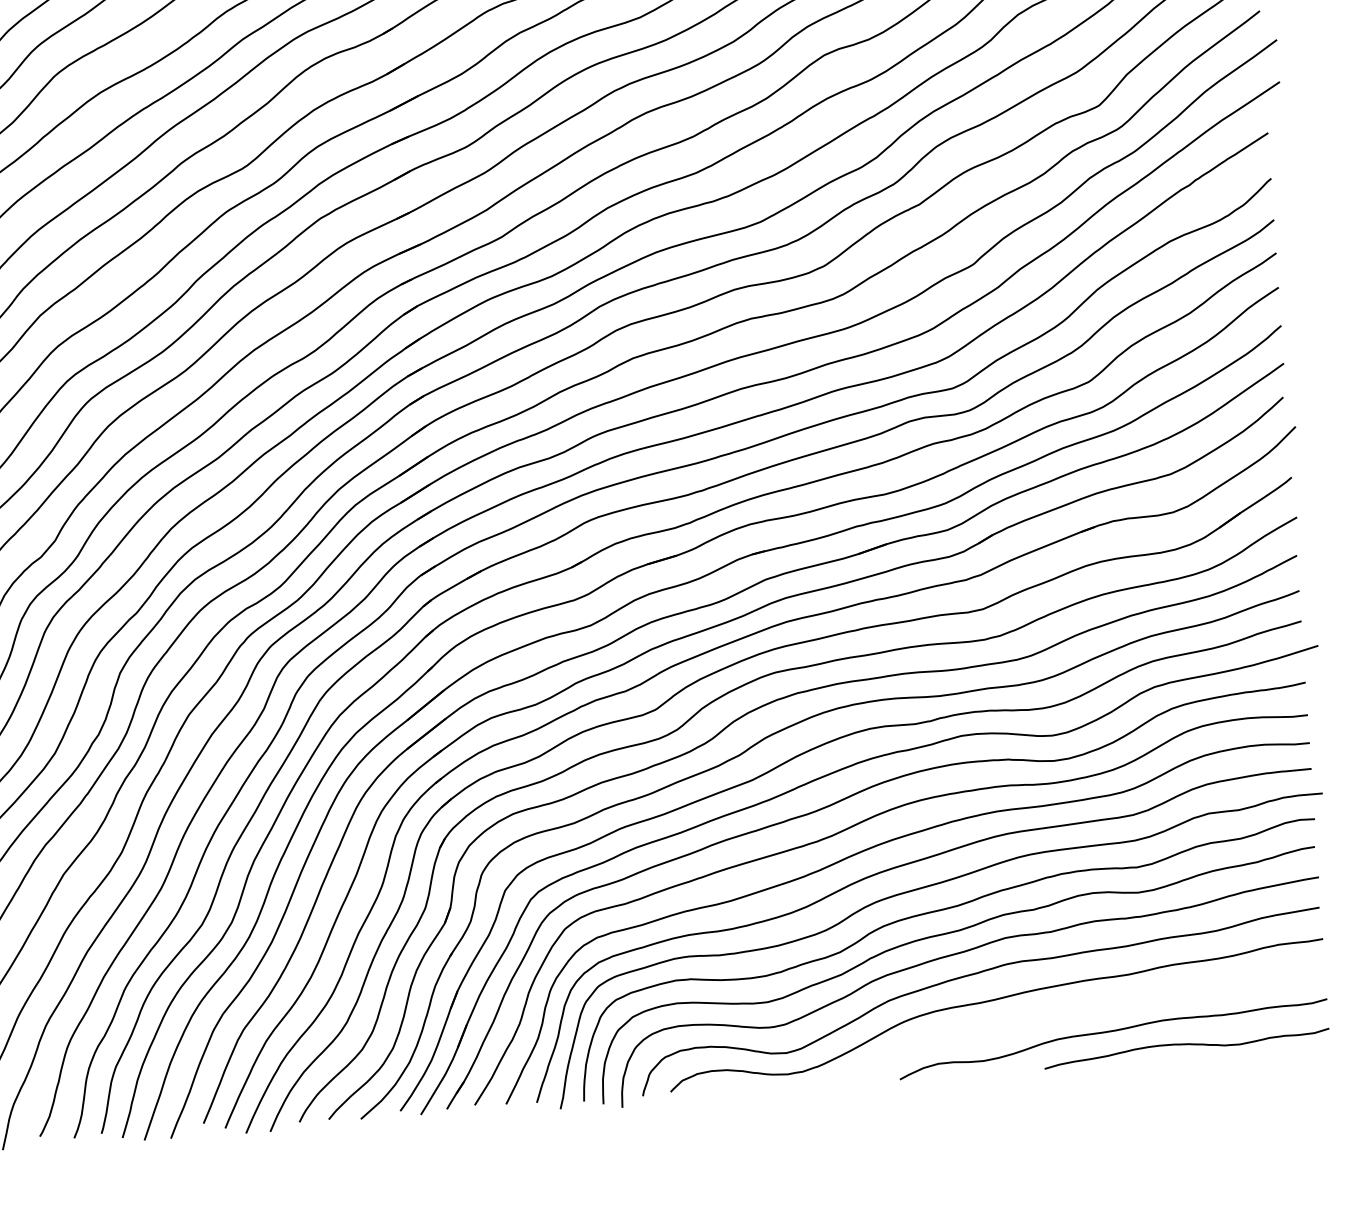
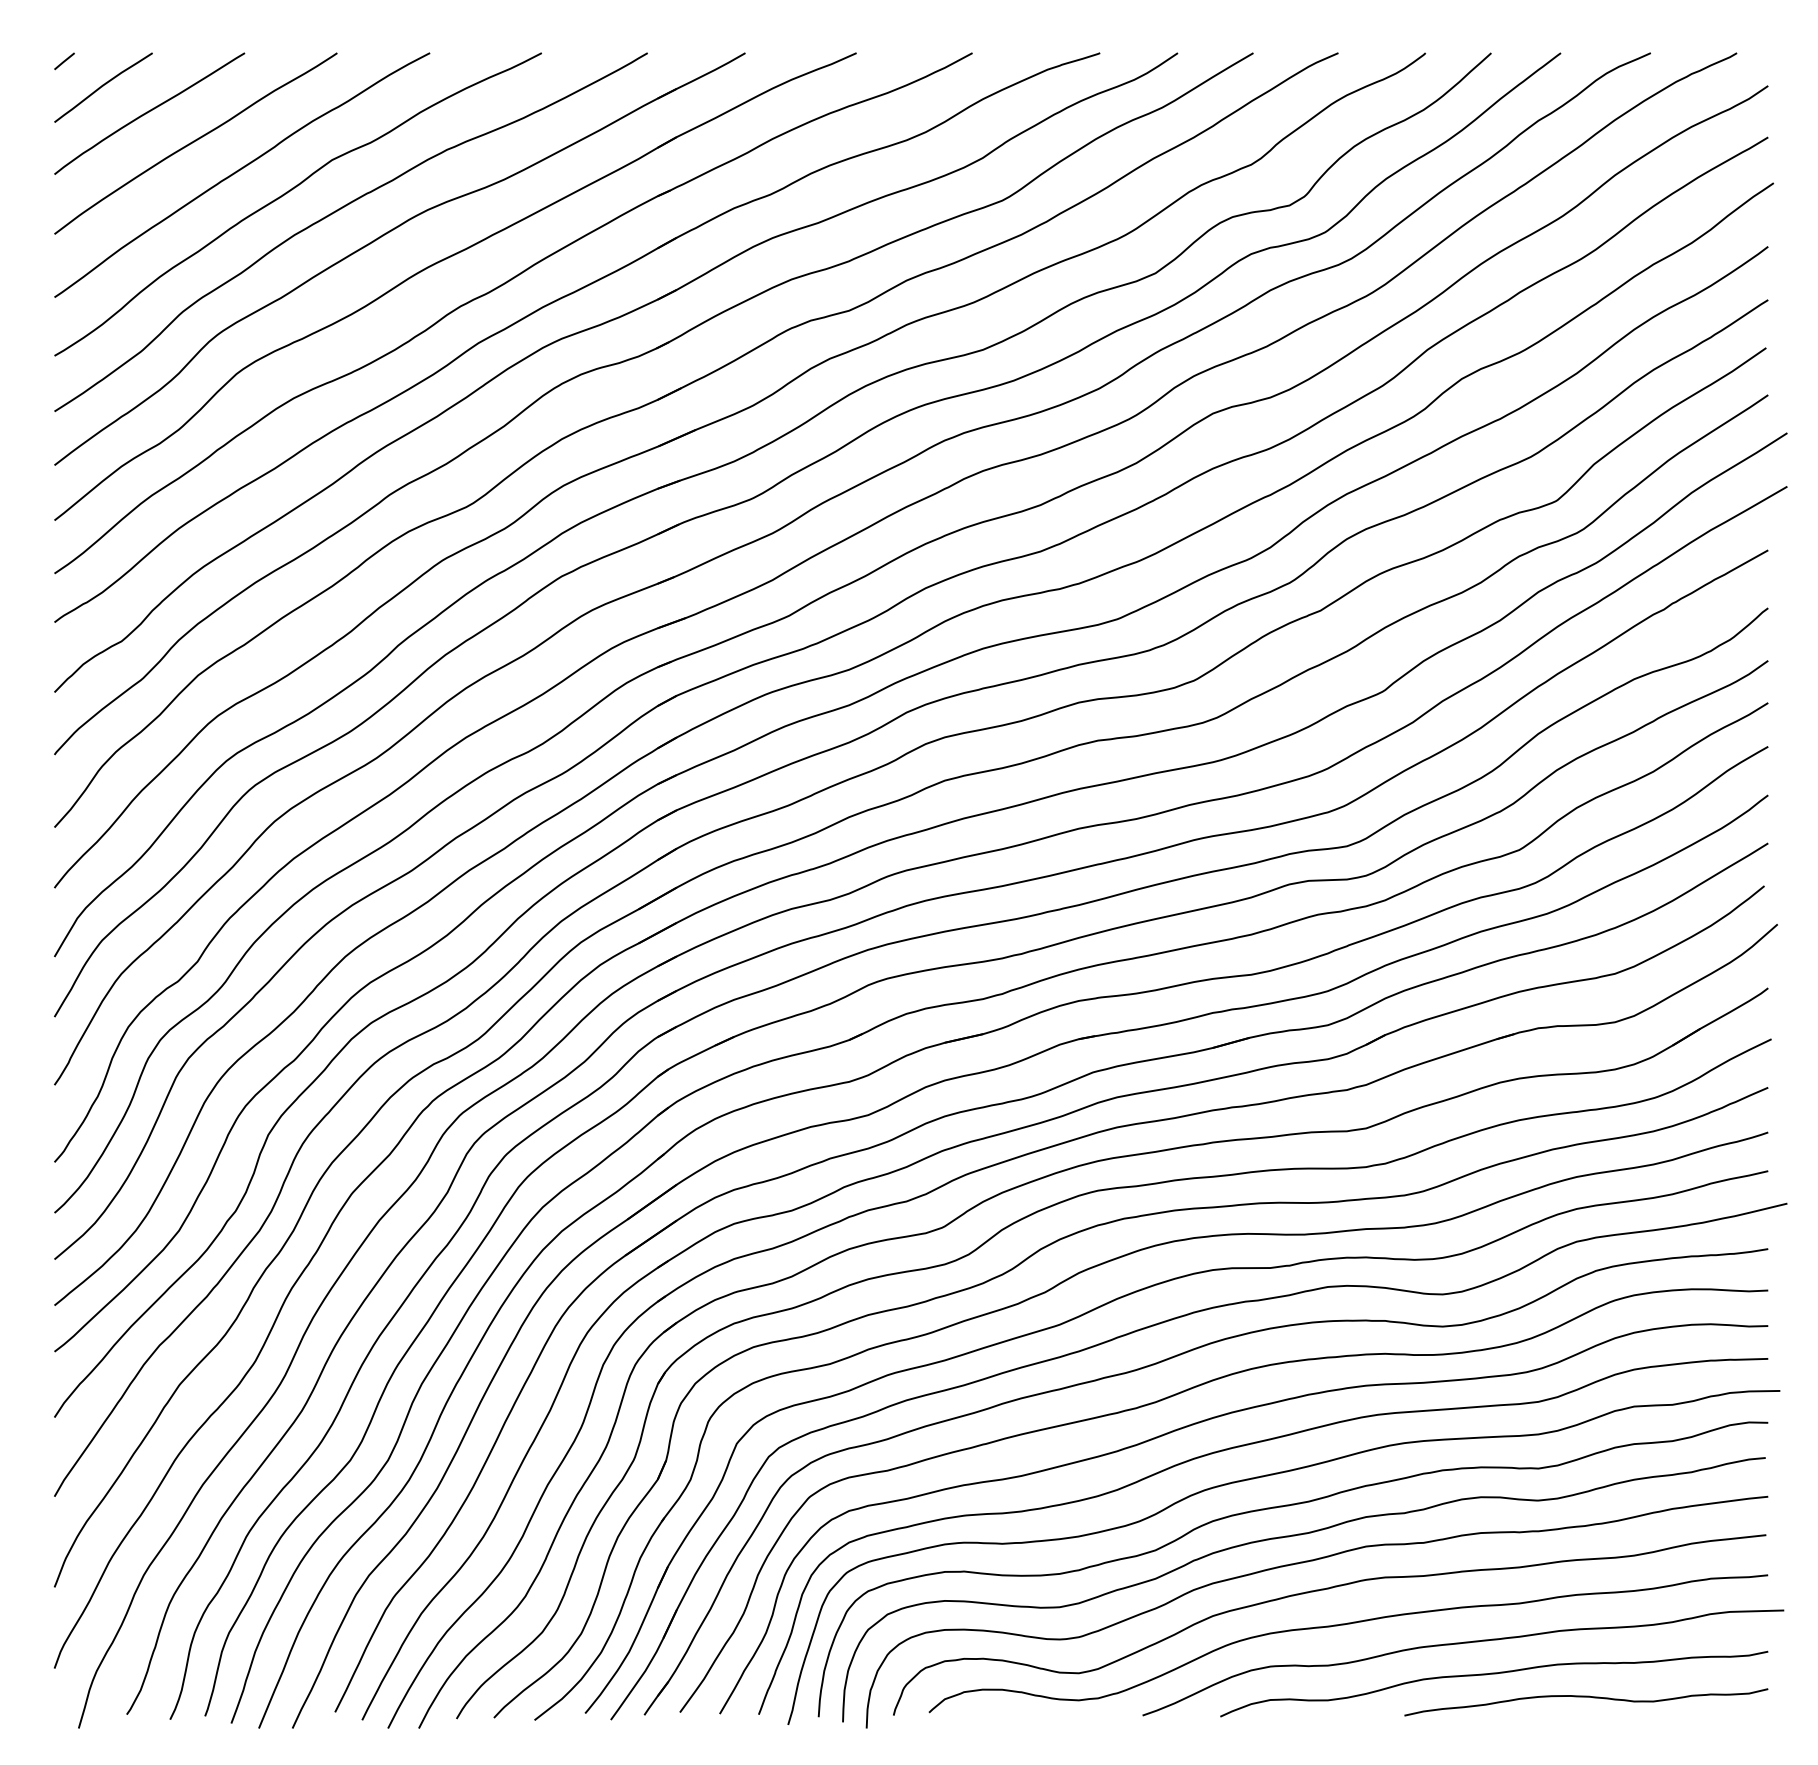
curve: (1084, 1009) -> (1460, 1644), added

